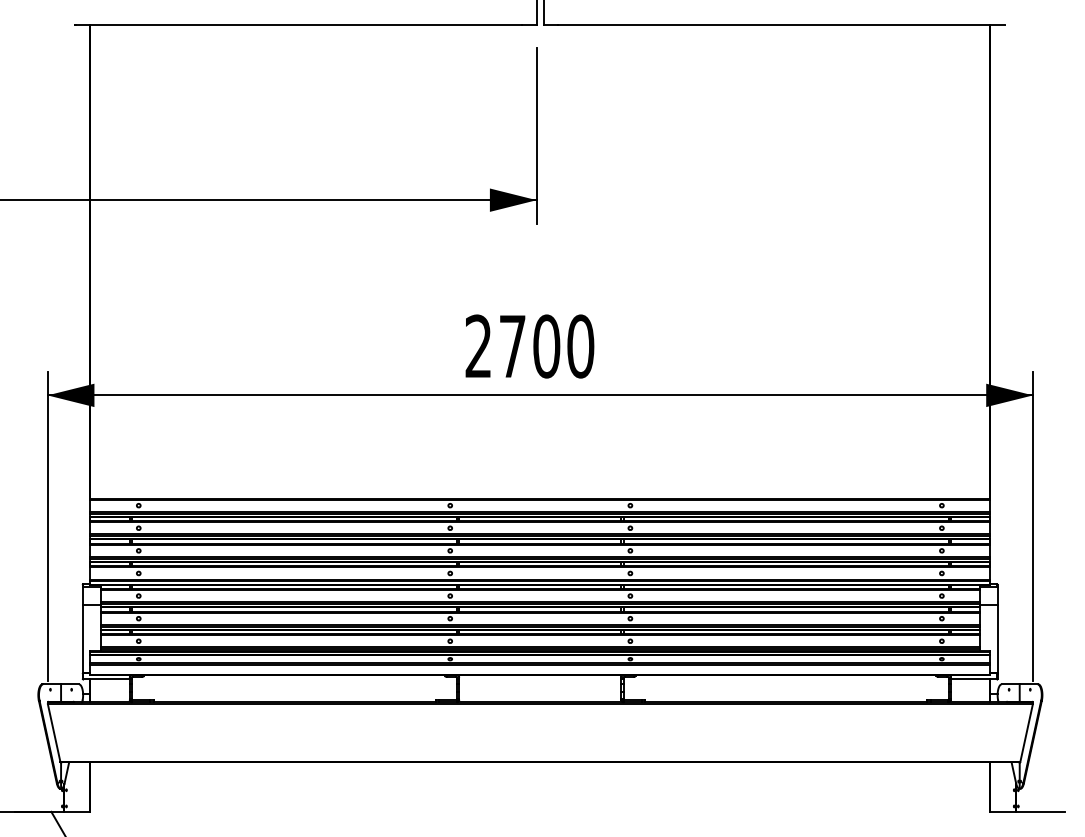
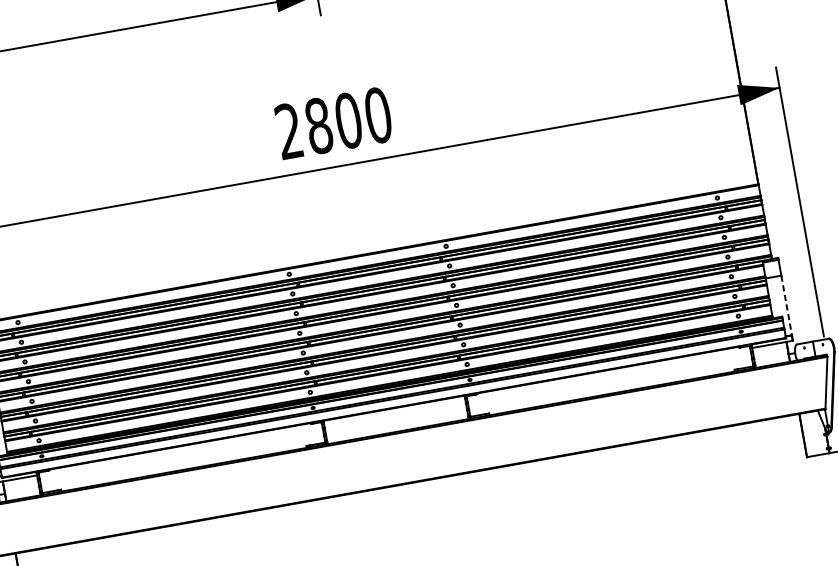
text: (512, 346) -> (318, 126), 2700 -> 2800
line: (997, 639) -> (786, 305), solid -> dashed

